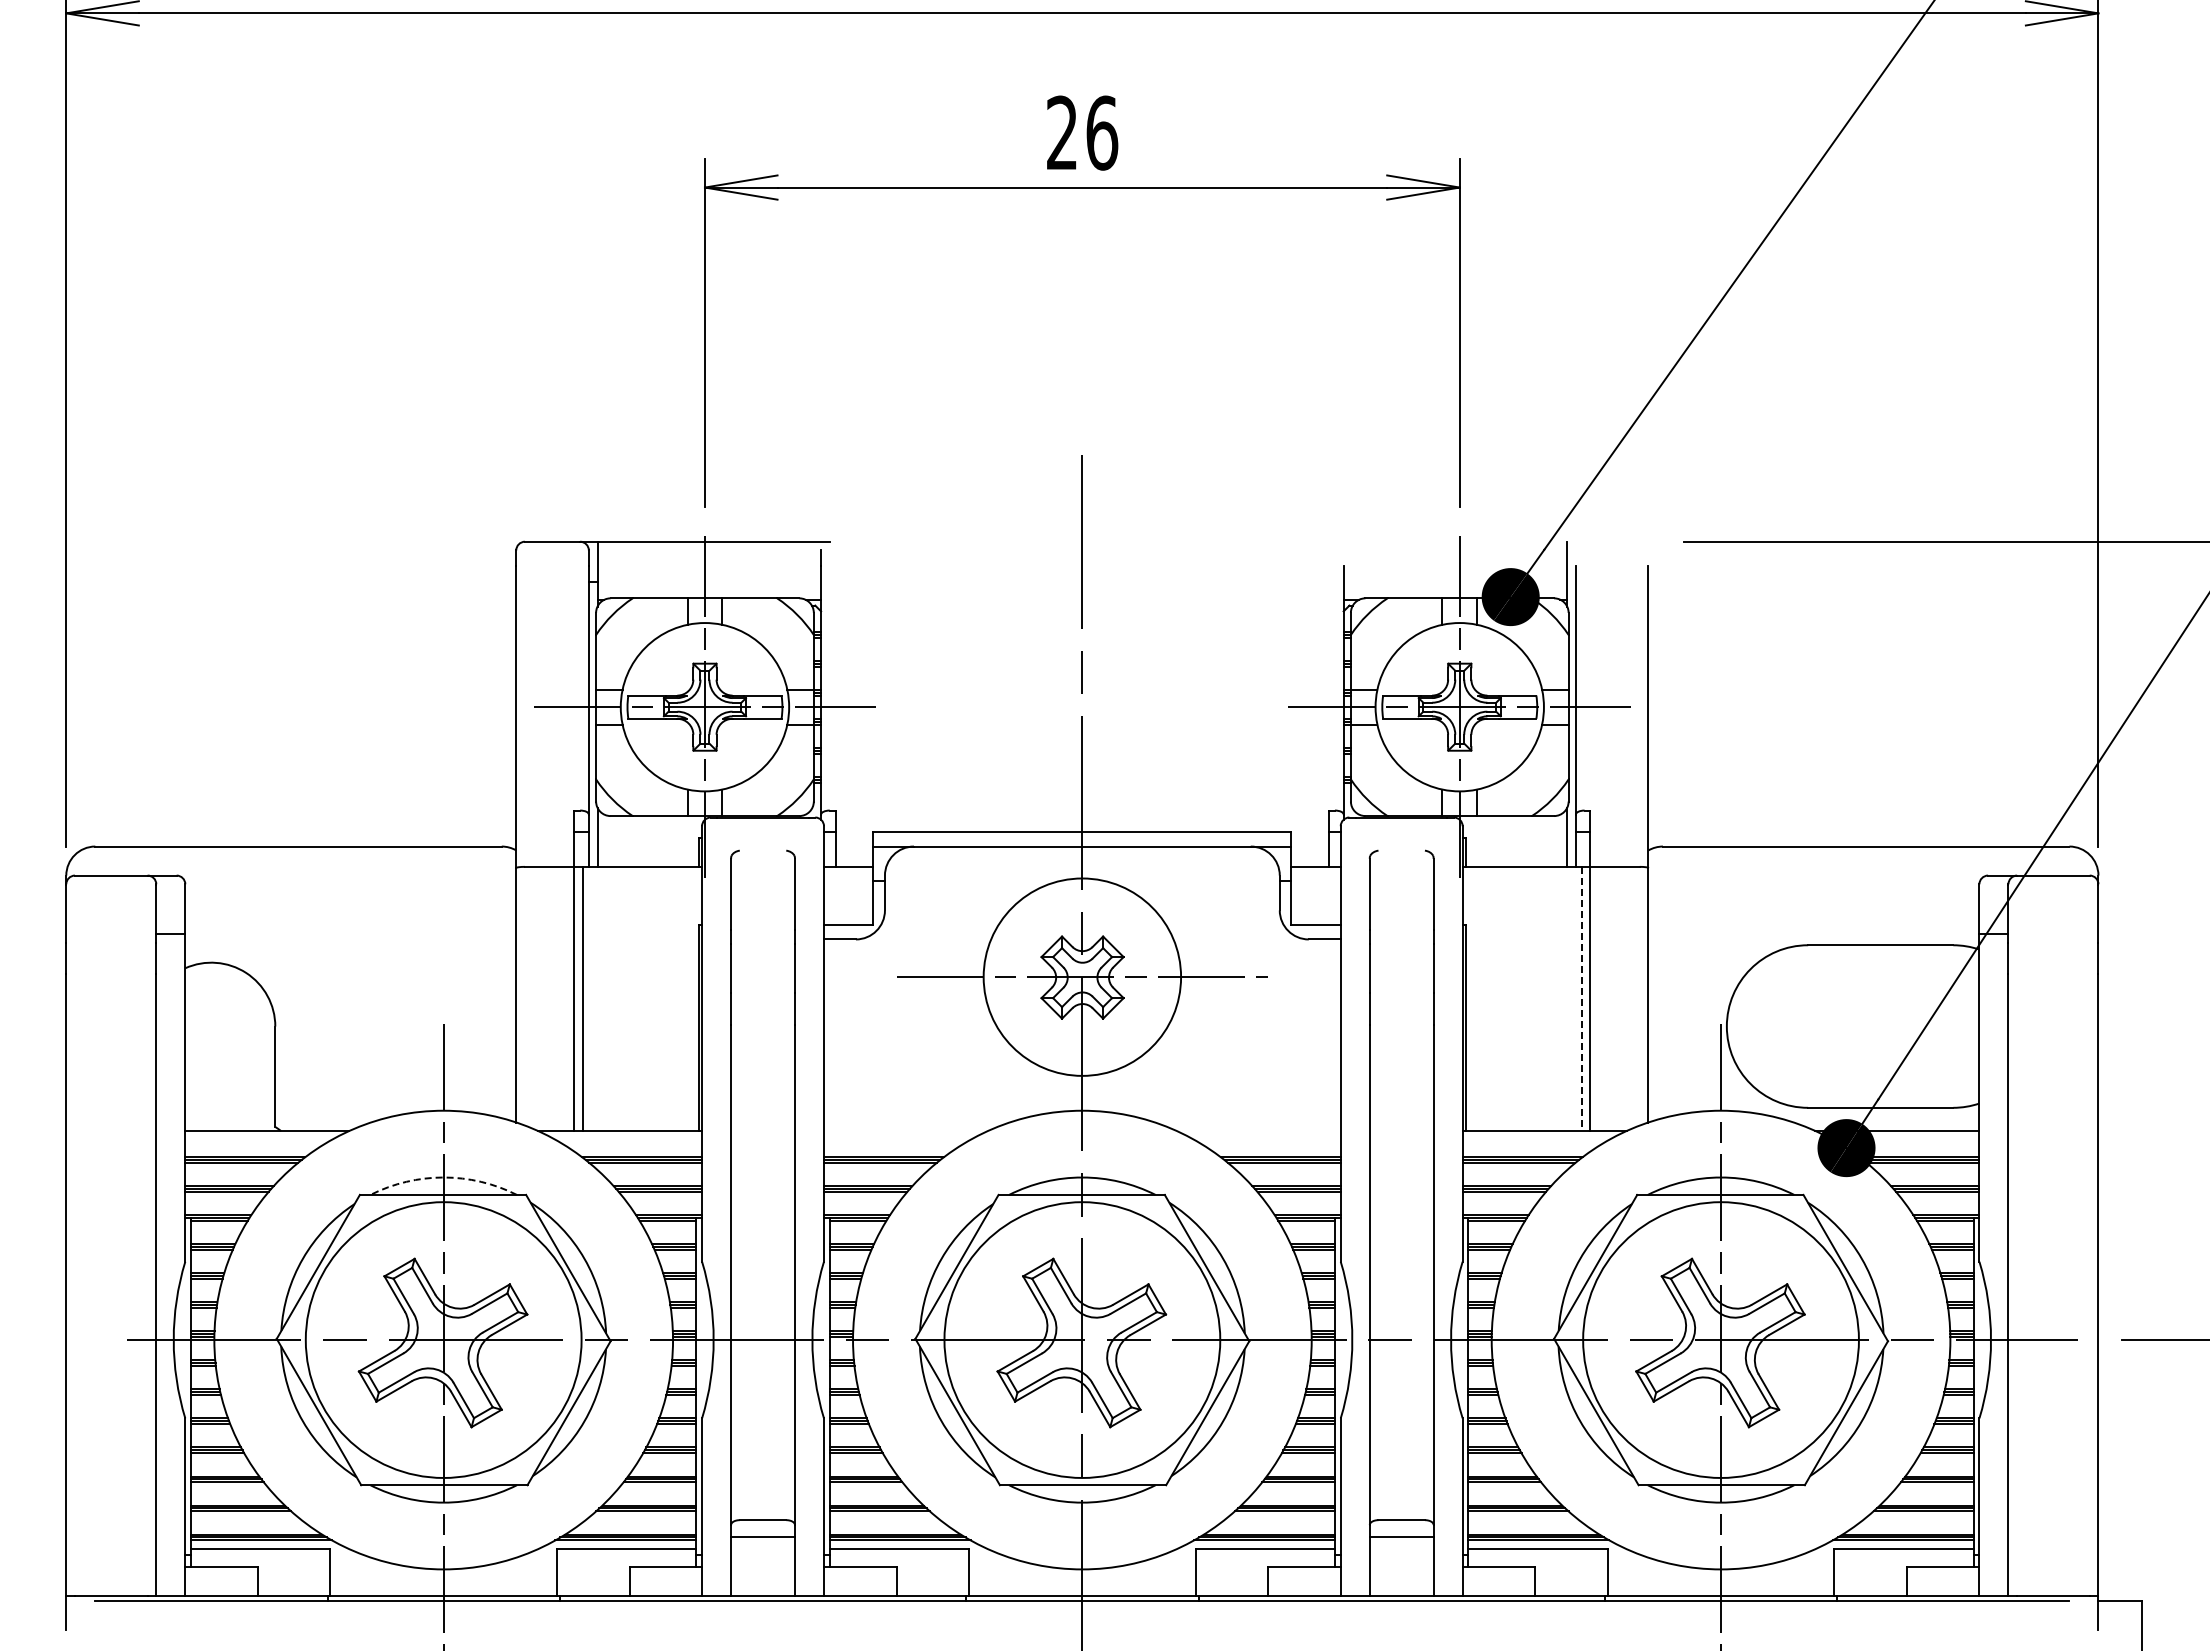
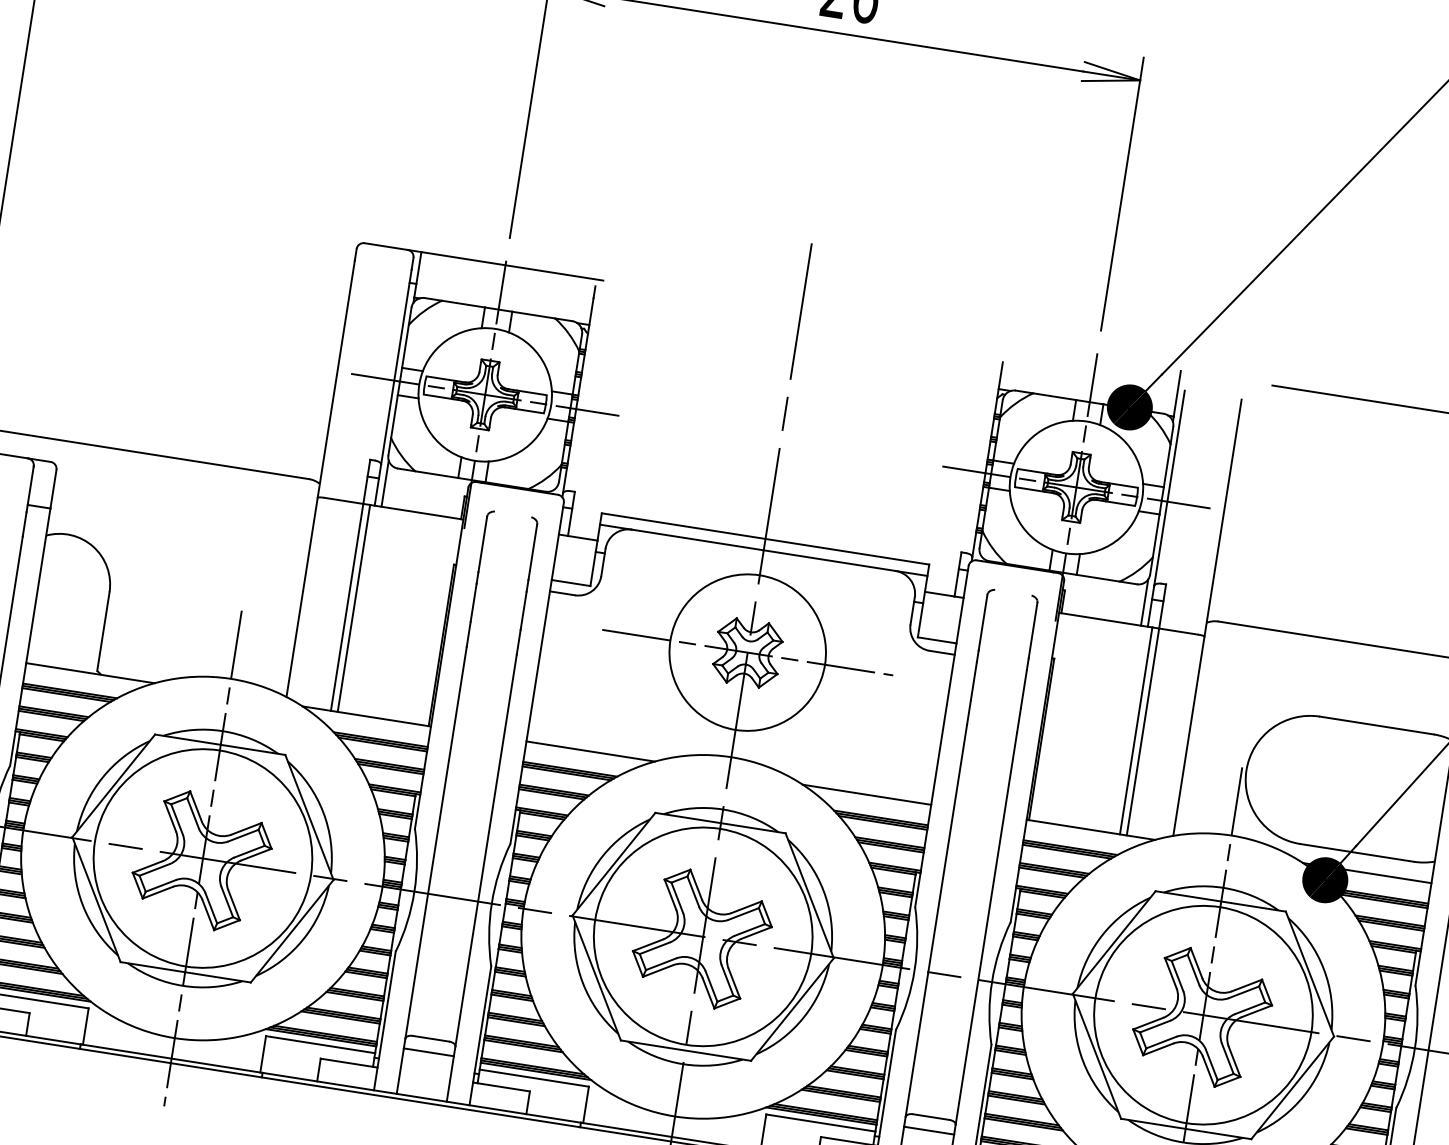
line: (1581, 999) -> (1135, 731), dashed -> solid
line: (905, 1131) -> (590, 751), added
line: (1258, 1131) -> (866, 795), added
arc: (443, 1177) -> (222, 731), dashed -> solid

